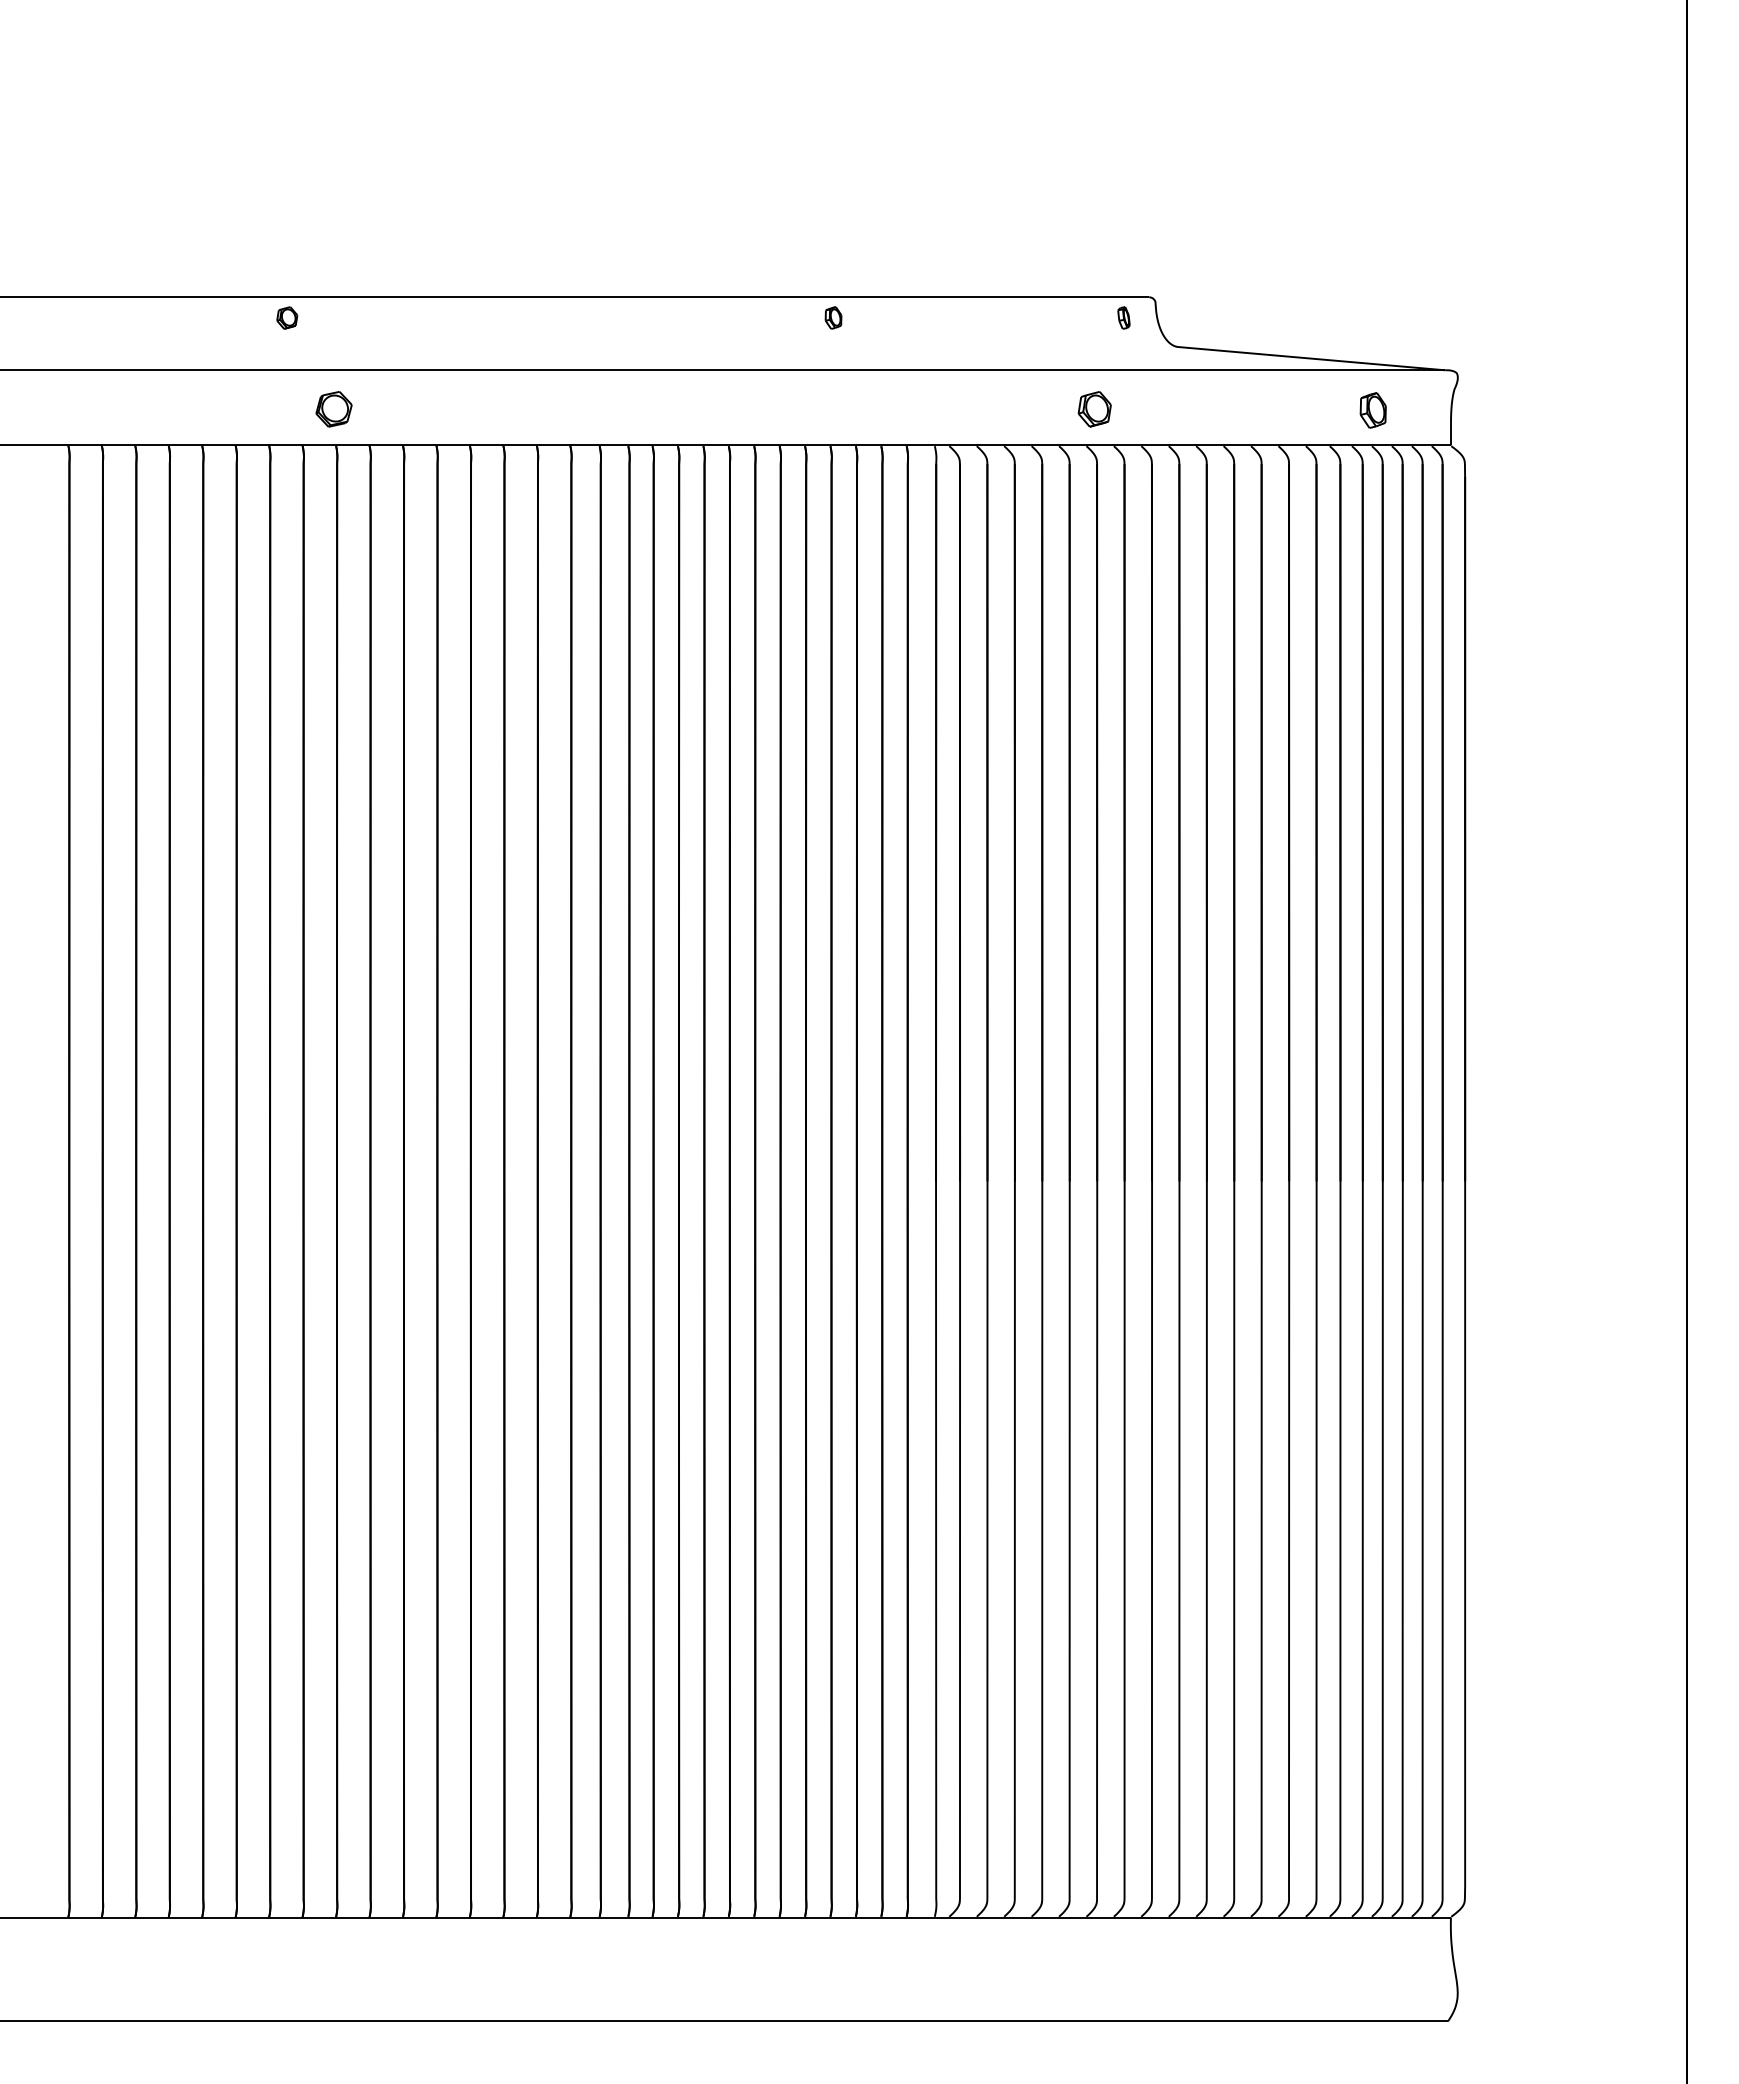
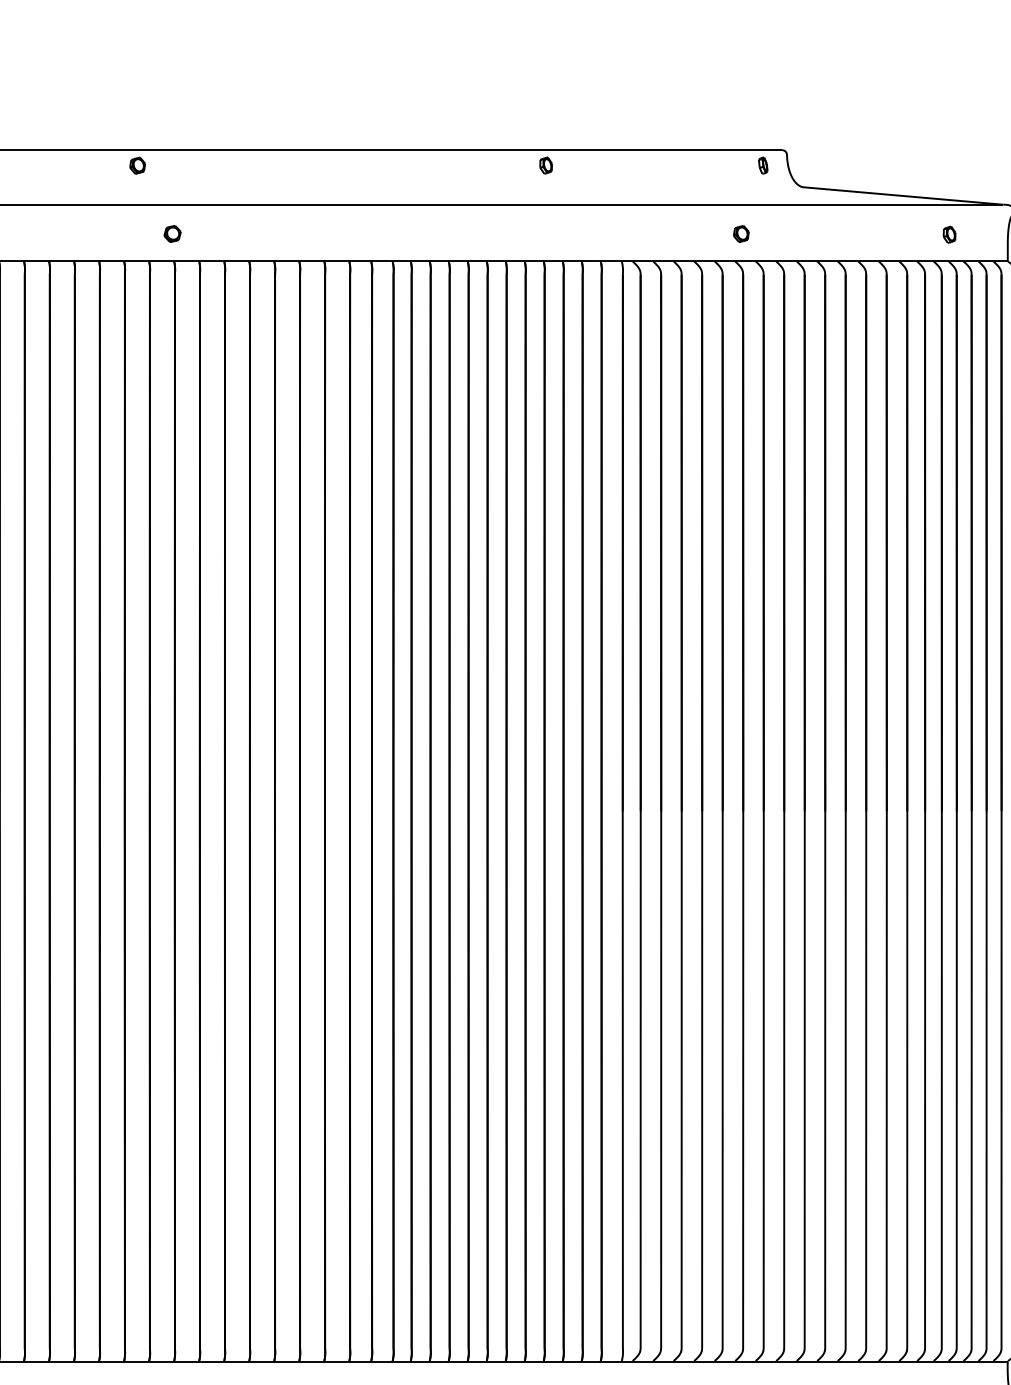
part: (333, 409) -> (172, 234), size x0.62
part: (1094, 409) -> (741, 234), size x0.62
part: (1372, 410) -> (949, 234), size x0.62

